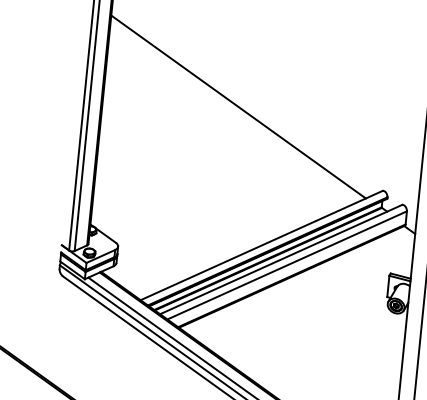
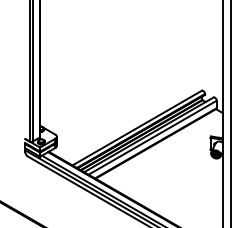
line: (238, 106) -> (116, 51), removed

